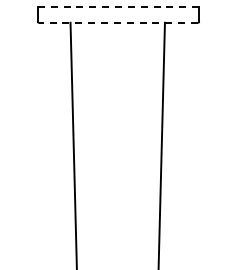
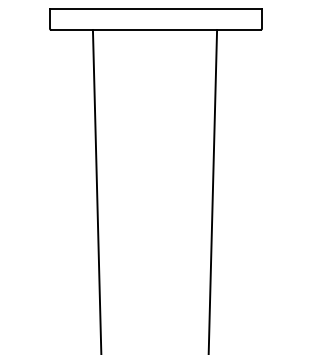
line: (118, 6) -> (156, 8), dashed -> solid
line: (118, 22) -> (156, 29), dashed -> solid

